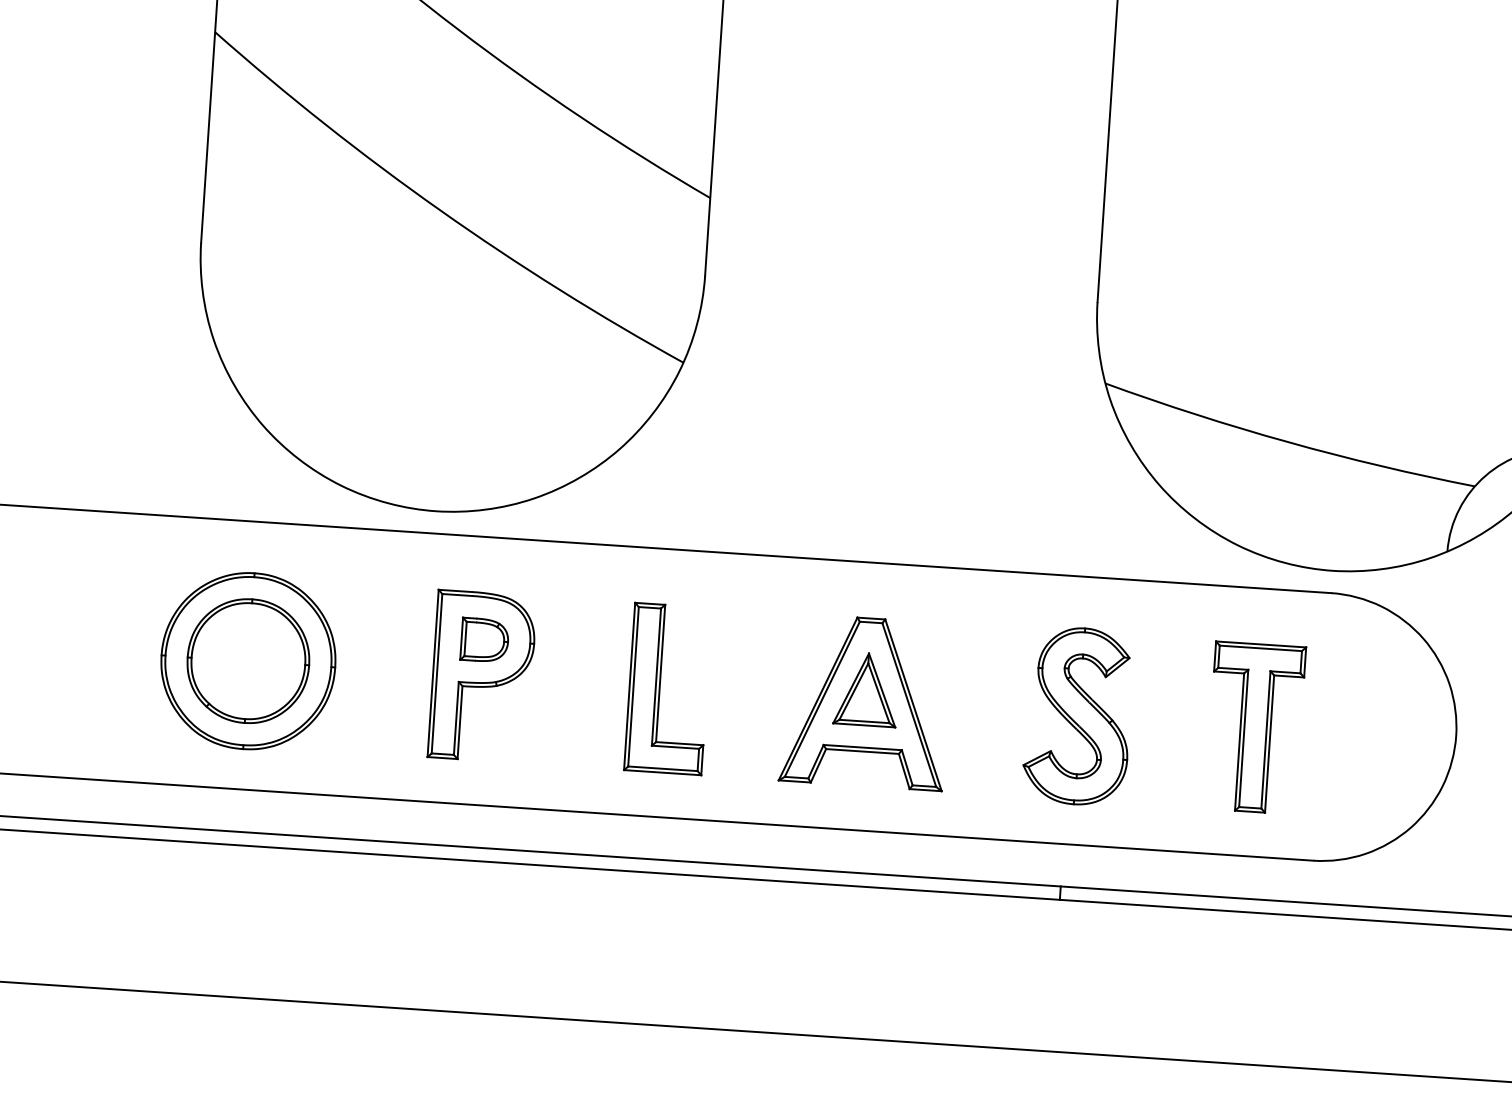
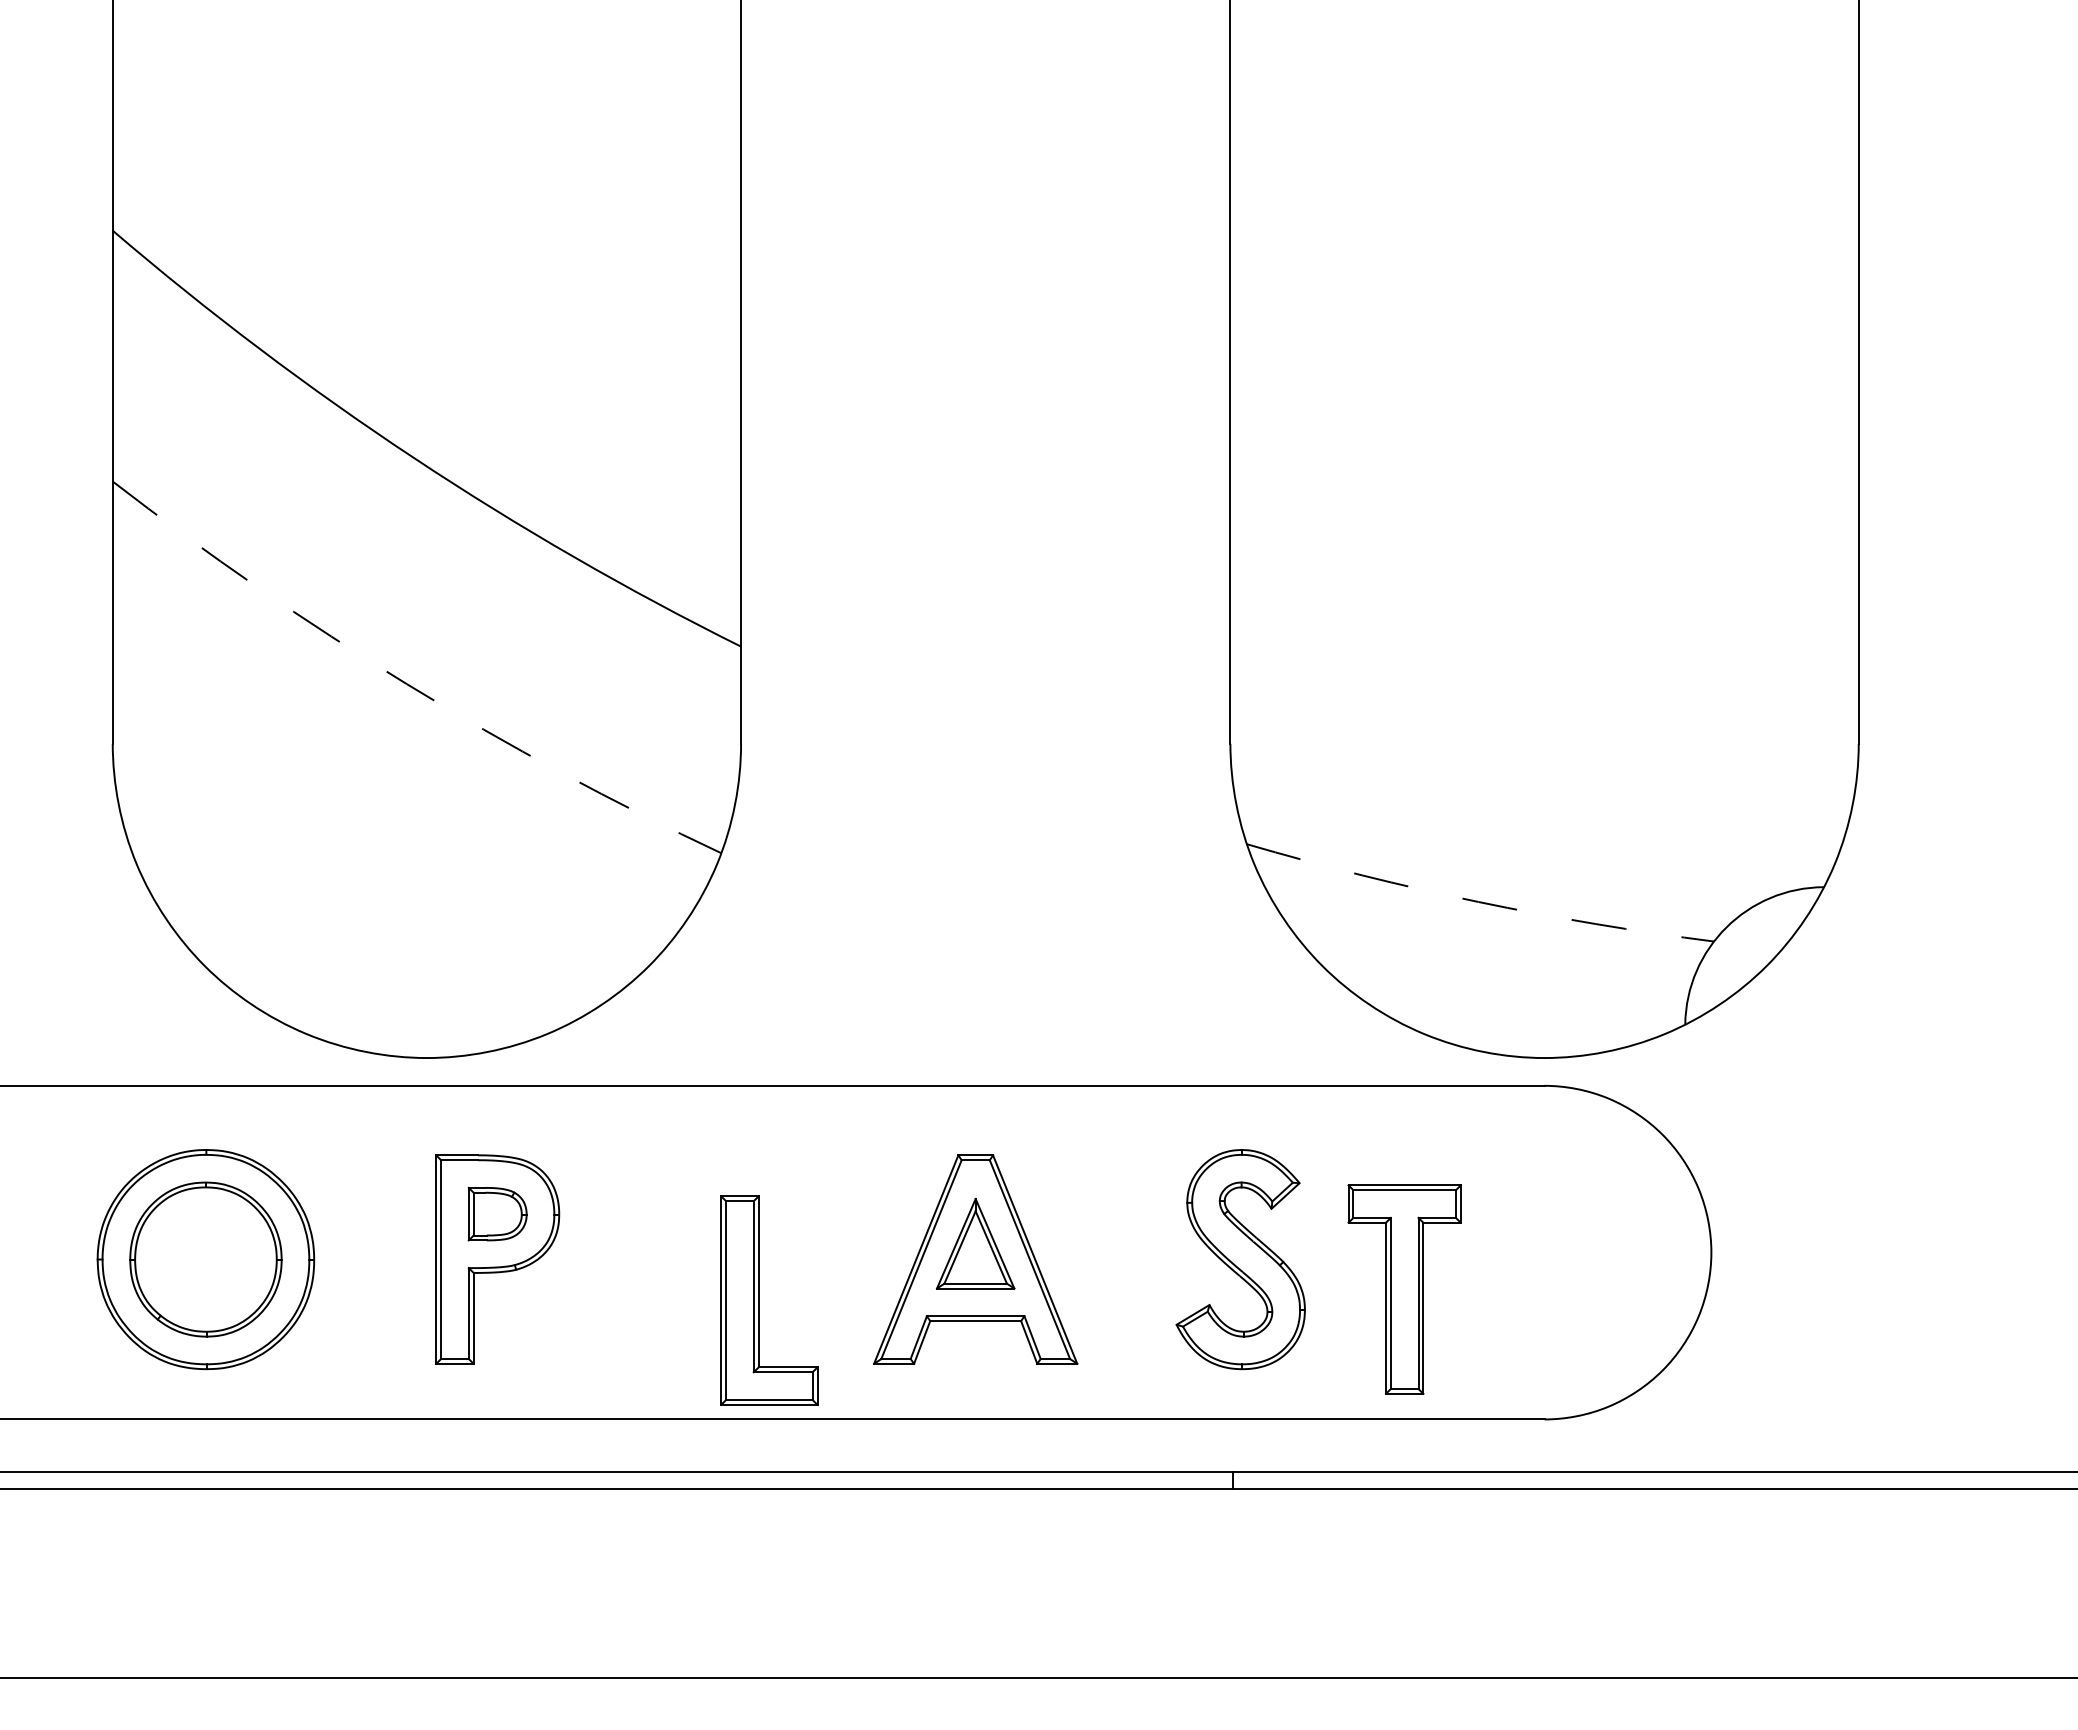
arc: (439, 210) -> (406, 684), solid -> dashed
arc: (1288, 441) -> (1478, 901), solid -> dashed
part: (660, 688) -> (759, 1300), moved
part: (1255, 727) -> (1404, 1289), moved

